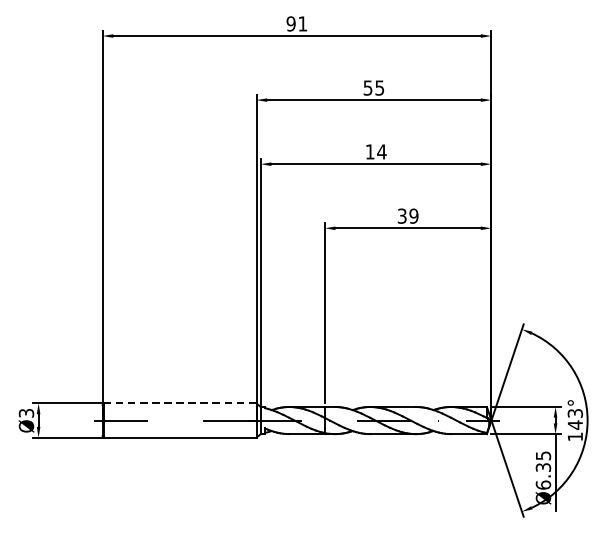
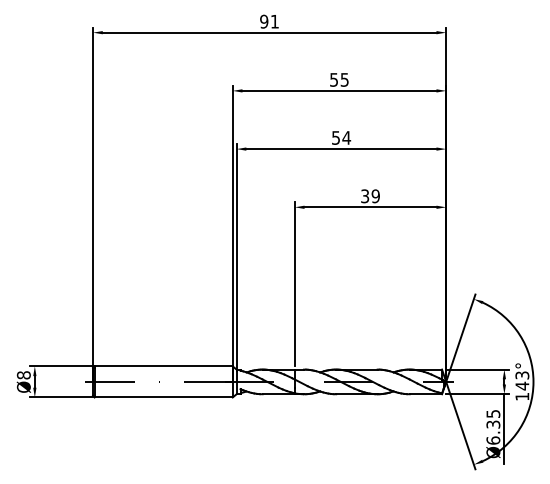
text: (369, 151) -> (335, 137), 14 -> 54
line: (180, 403) -> (163, 366), dashed -> solid
text: (26, 413) -> (23, 375), Ø3 -> Ø8

